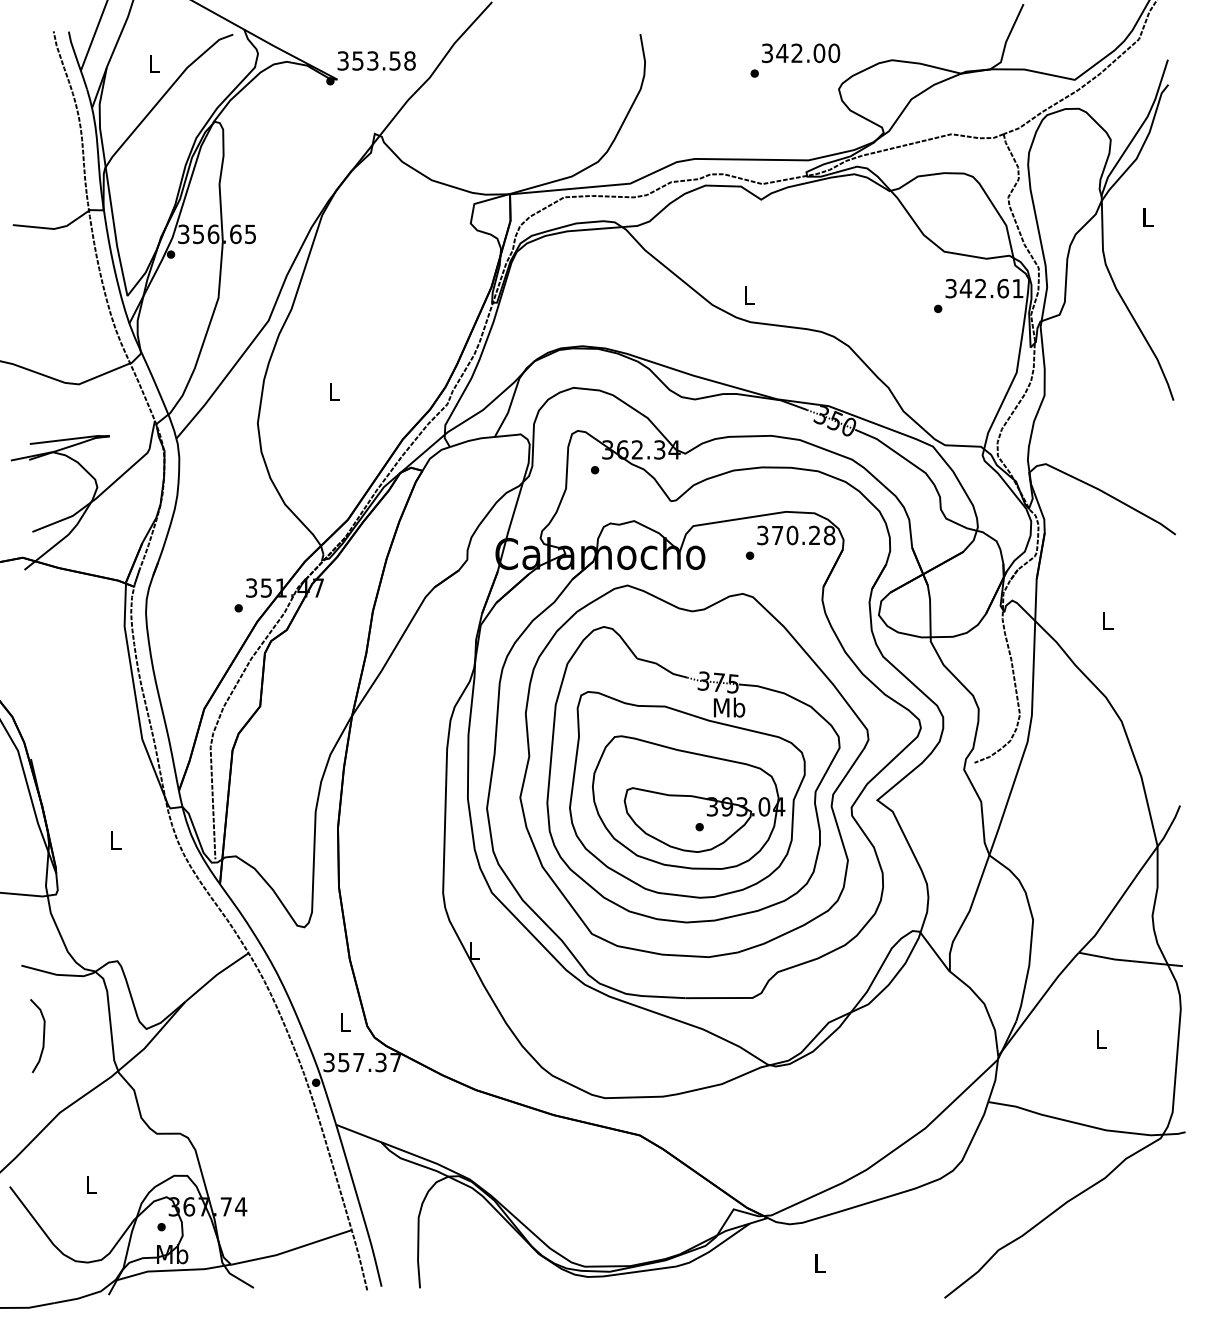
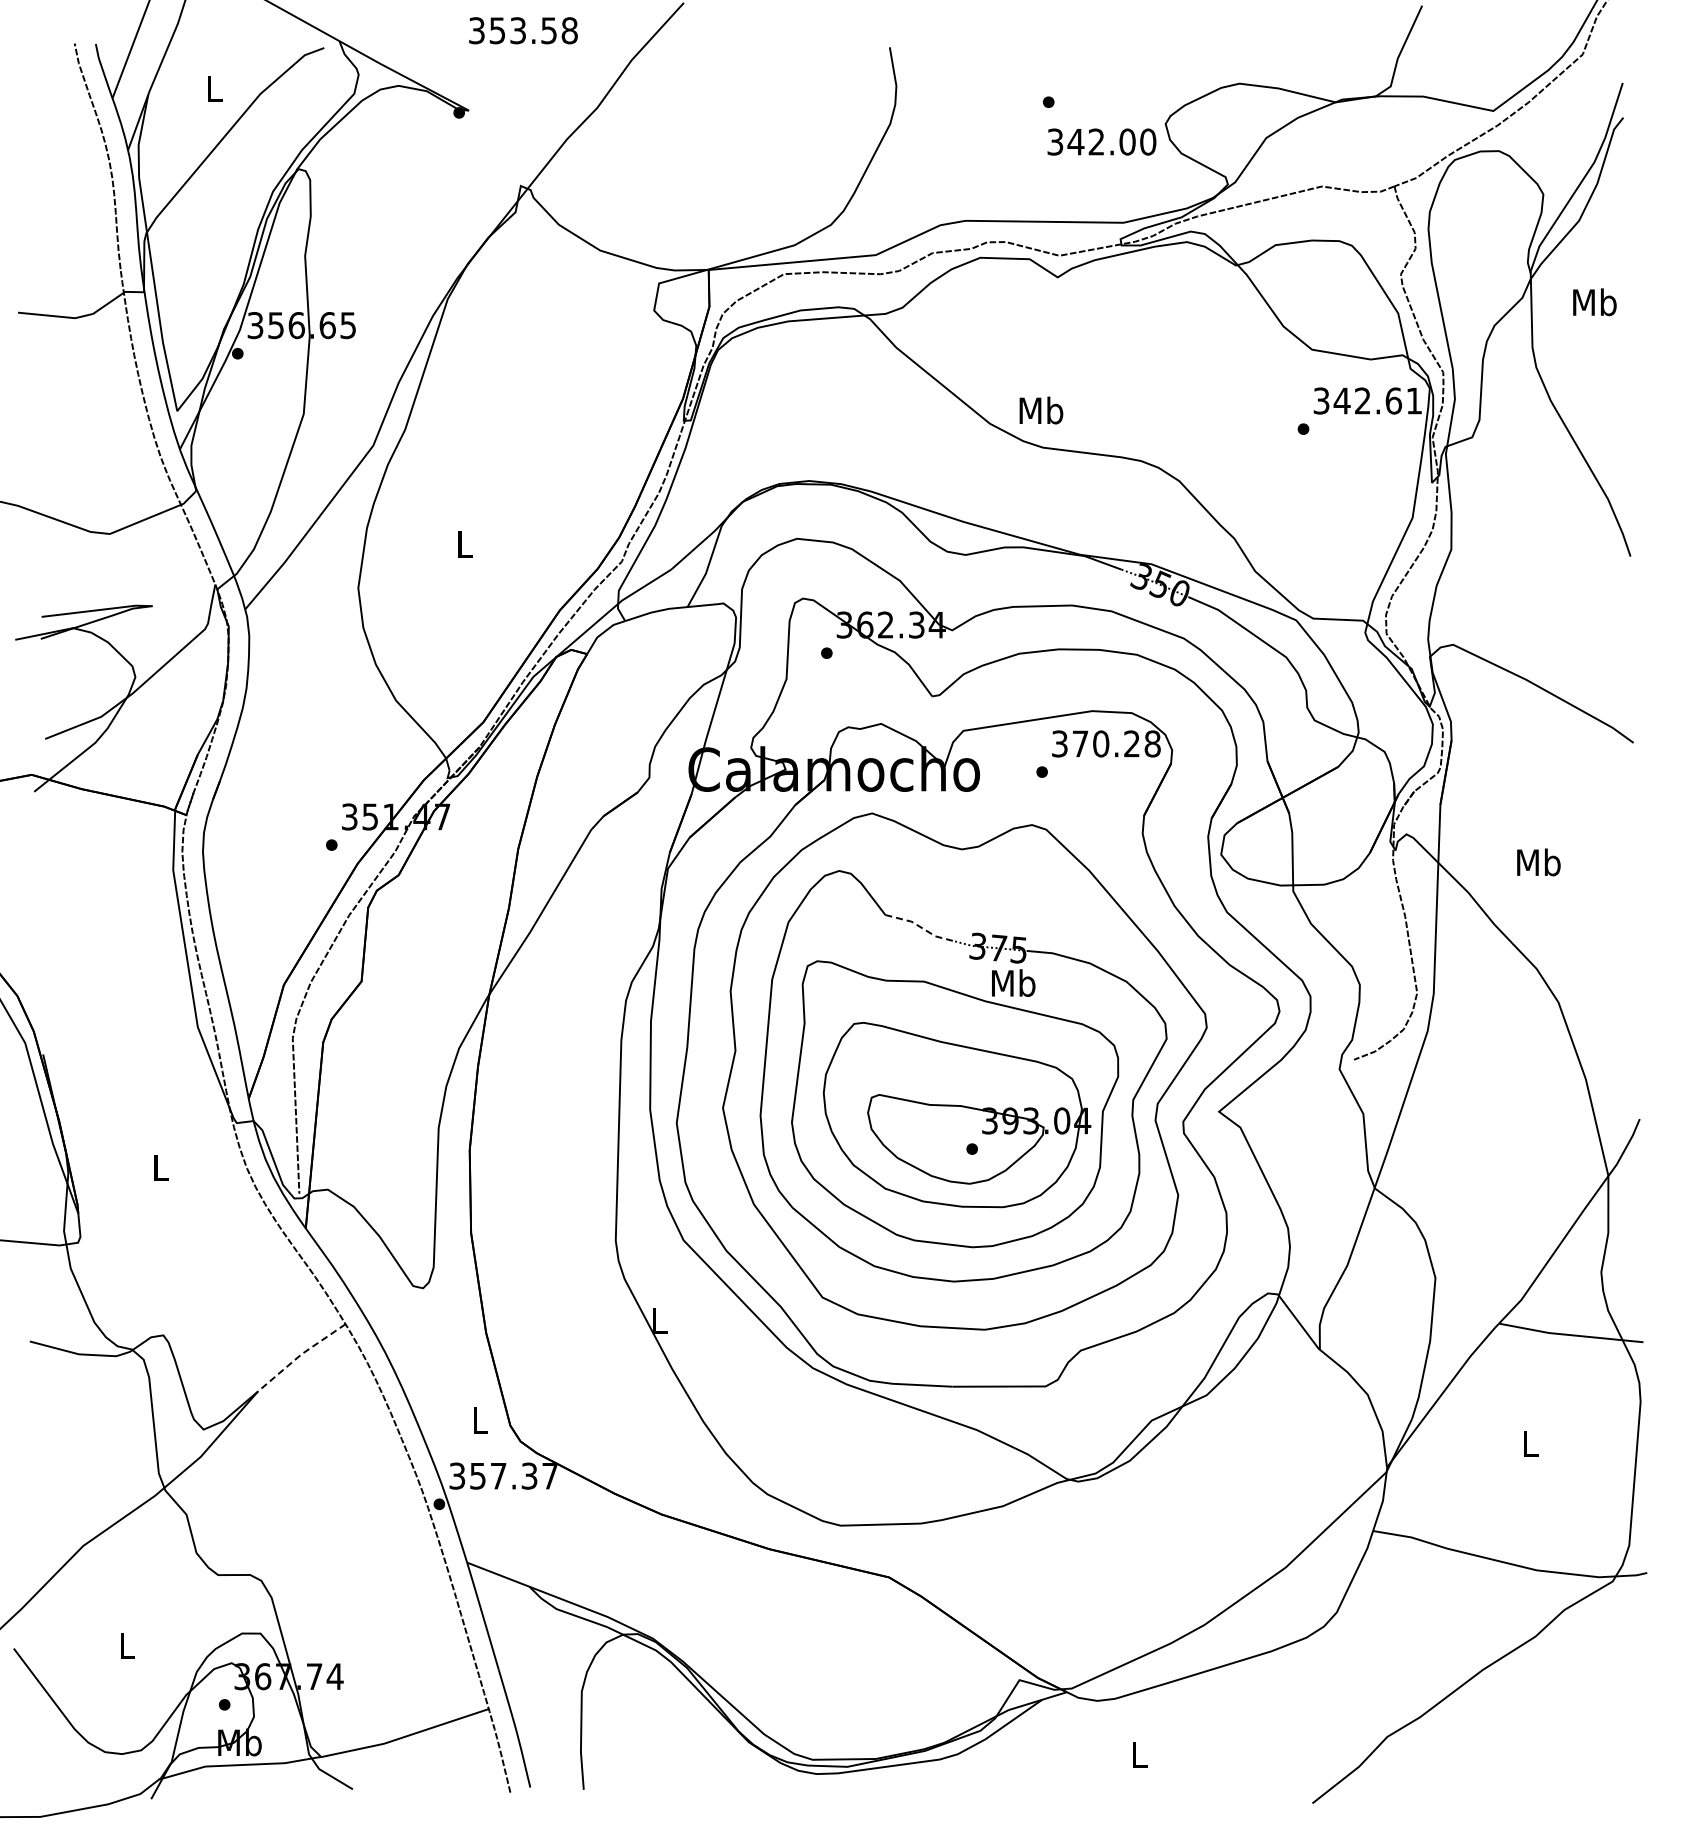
text: (800, 52) -> (1101, 141), moved
text: (376, 60) -> (523, 30), moved
text: (1147, 217) -> (1594, 302), L -> Mb
text: (749, 295) -> (1041, 410), L -> Mb
text: (1107, 620) -> (1538, 862), L -> Mb
line: (662, 667) -> (920, 927), solid -> dashed
line: (216, 975) -> (300, 1355), solid -> dashed
curve: (43, 1036) -> (60, 1439), removed

